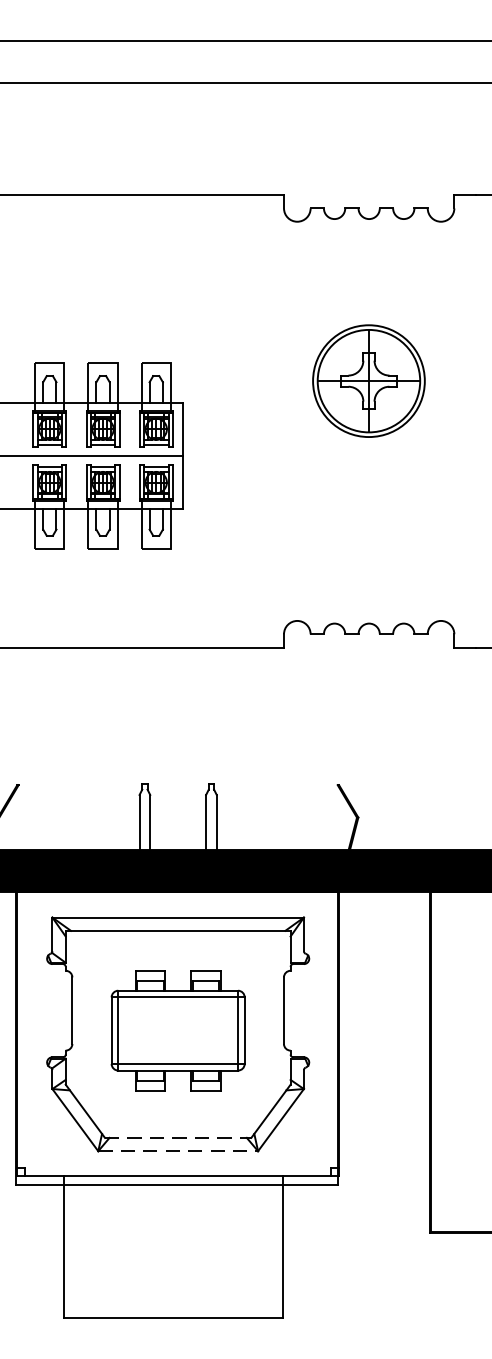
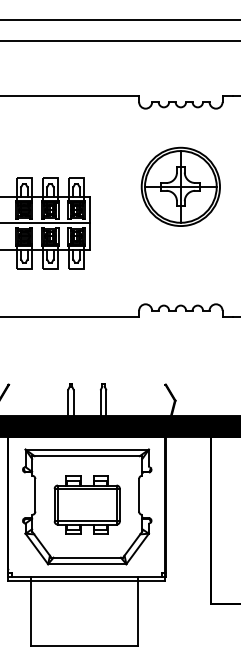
part: (368, 380) -> (180, 186), size x1.43
line: (178, 1137) -> (87, 557), dashed -> solid
line: (178, 1151) -> (87, 564), dashed -> solid

